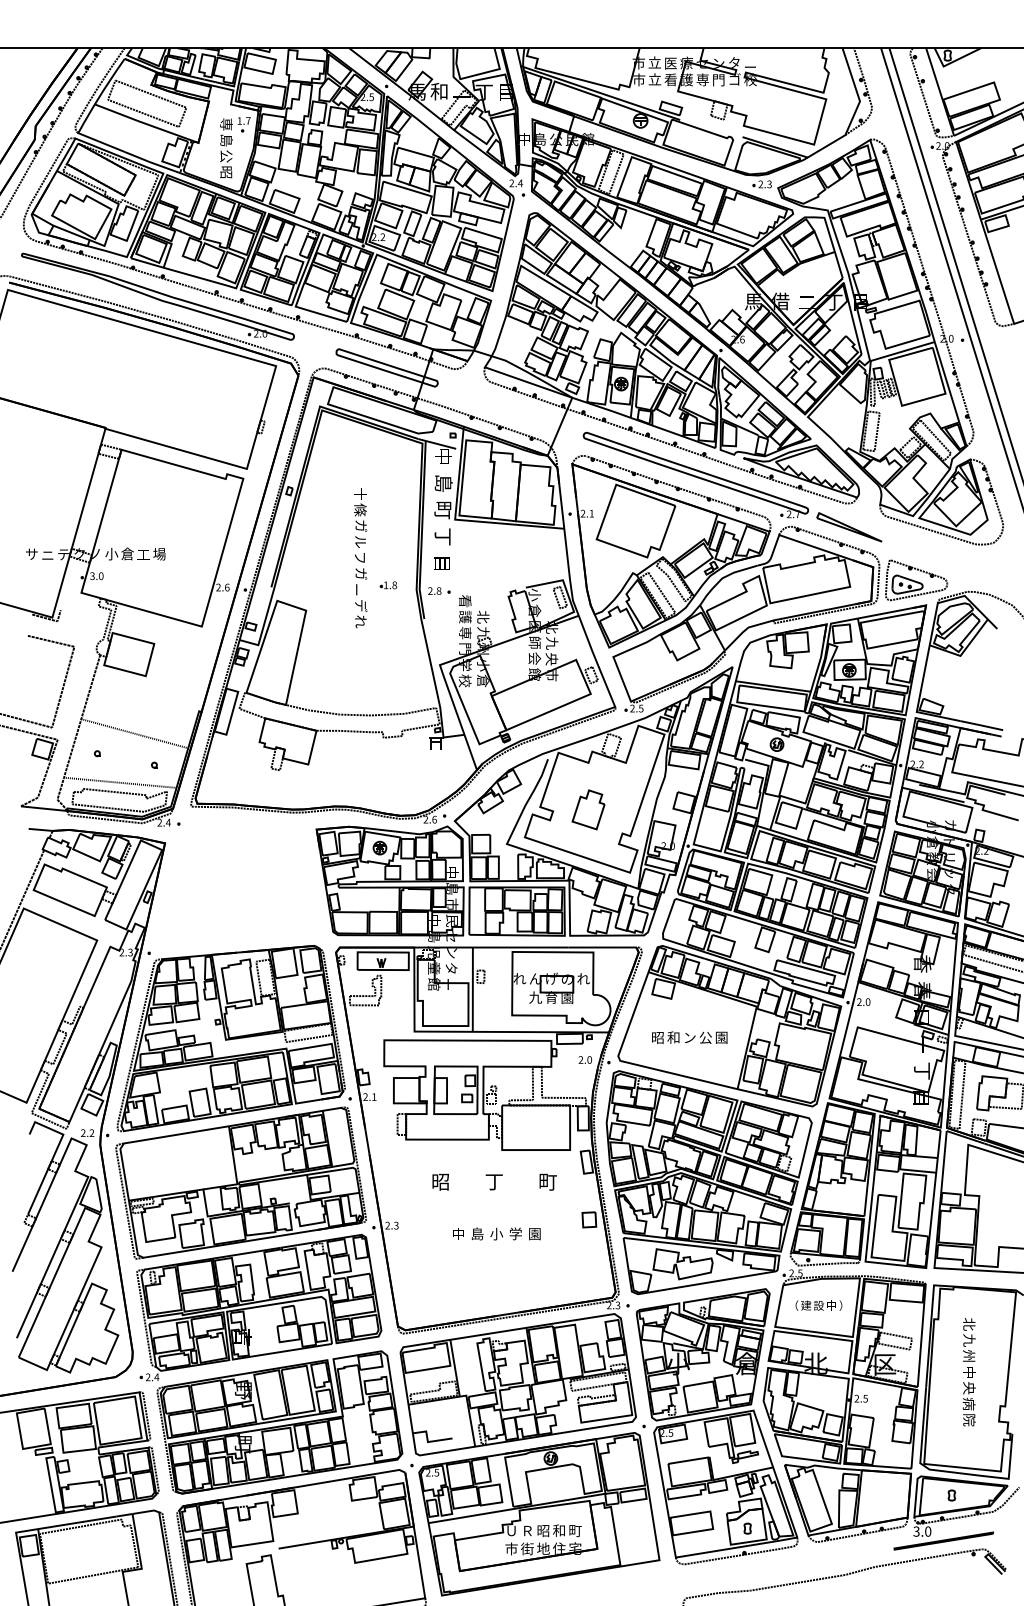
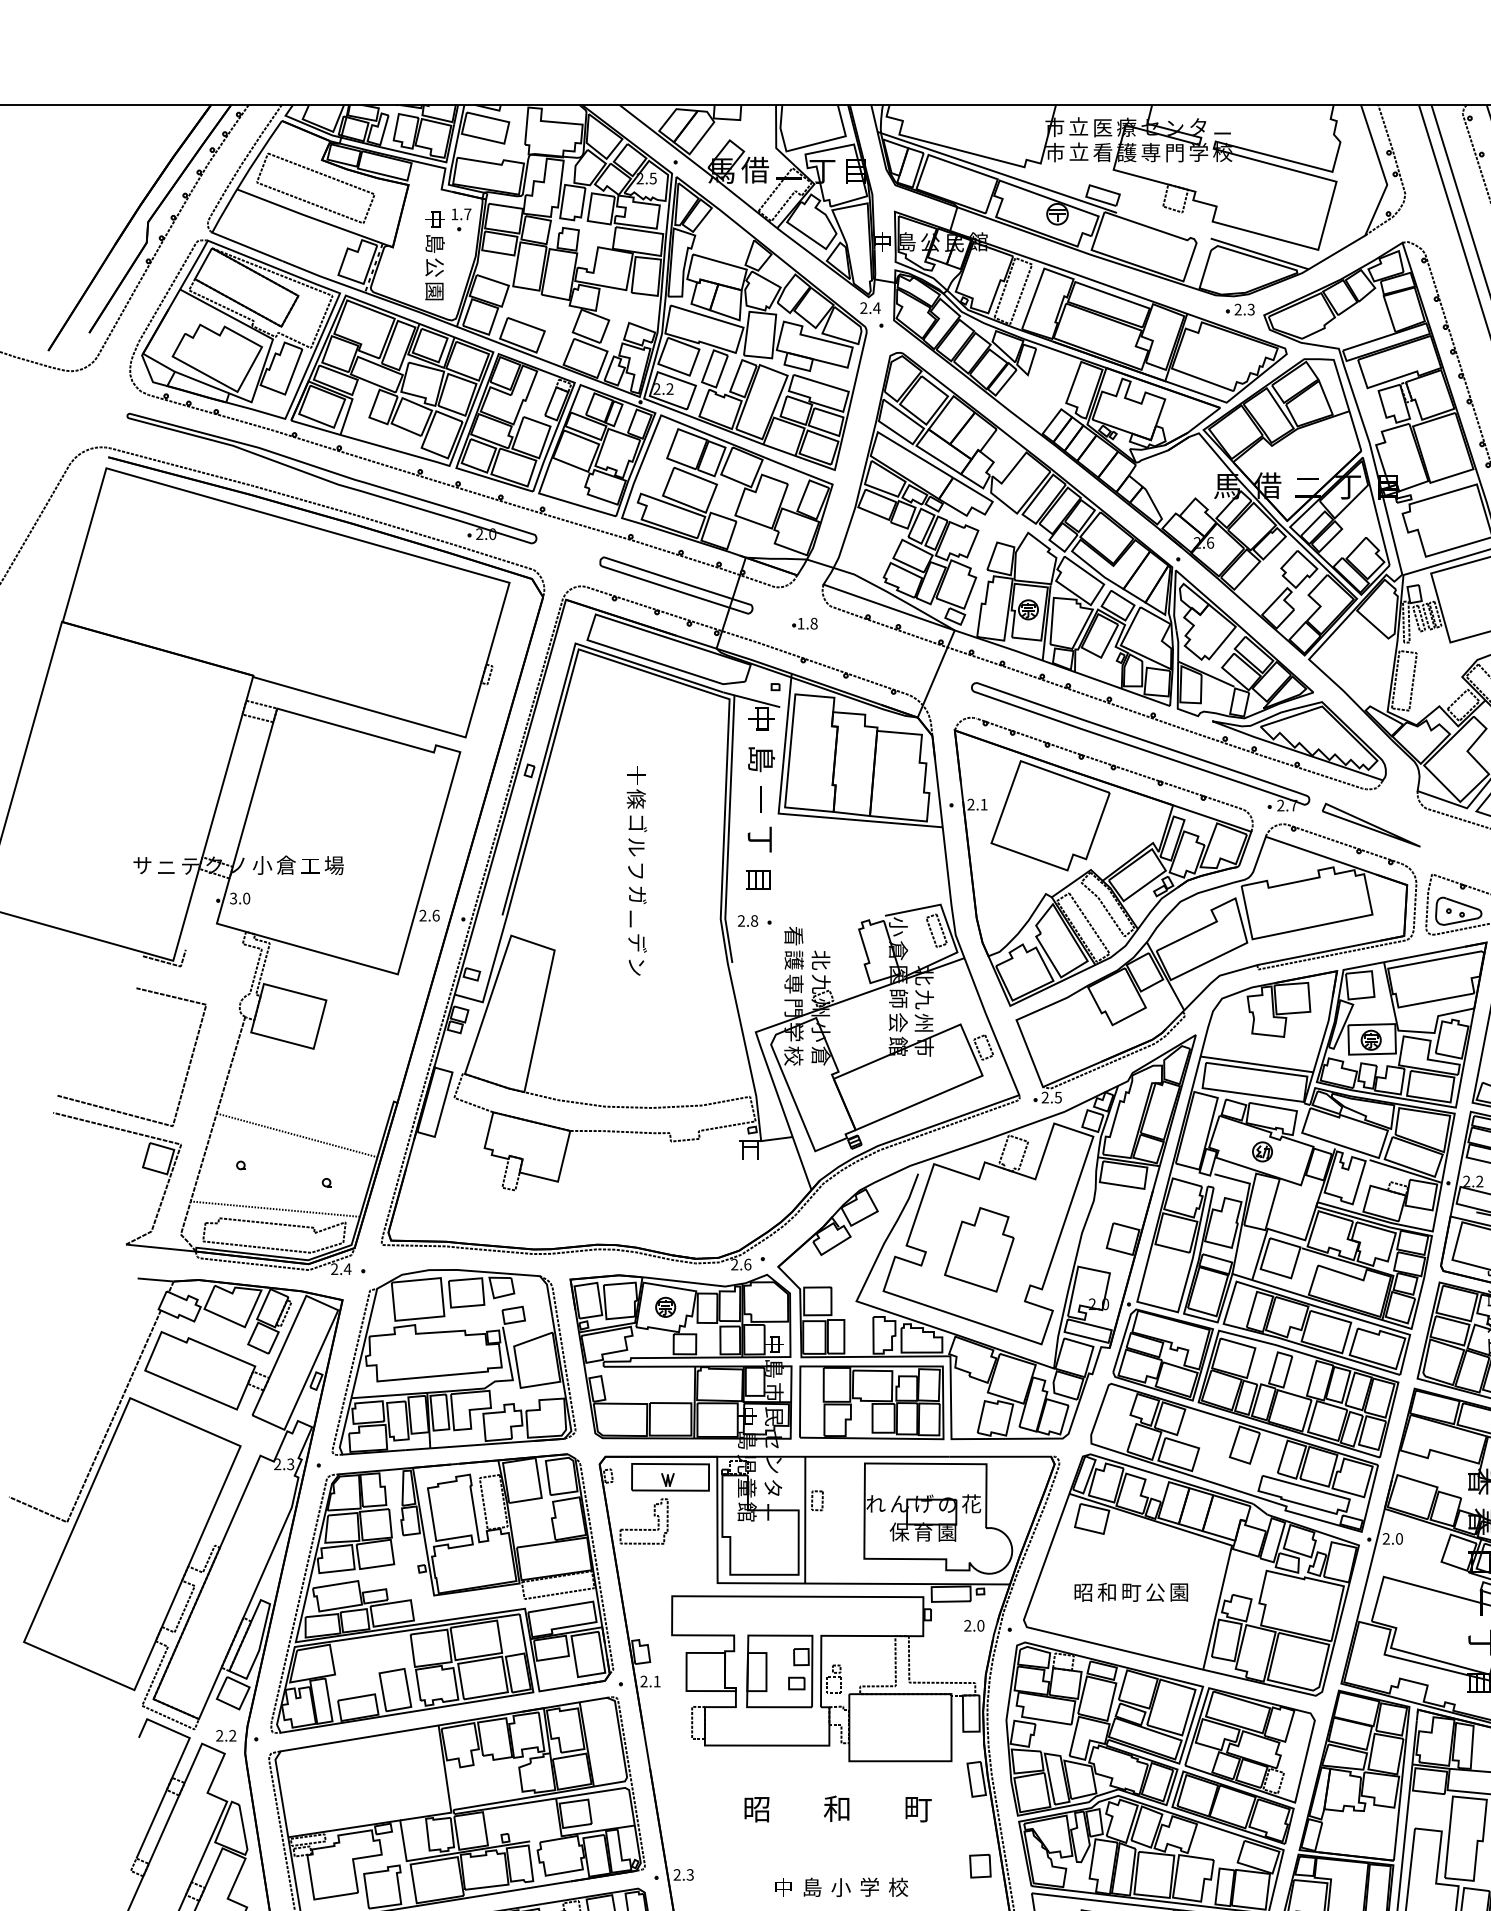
text: (734, 79) -> (1198, 151), ゴ -> 学
text: (439, 91) -> (755, 170), 和 -> 借
text: (226, 124) -> (434, 219), 専 -> 中
text: (226, 172) -> (434, 291), 昭 -> 園
text: (442, 510) -> (759, 799), 町 -> 一
text: (361, 525) -> (637, 822), ガ -> ゴ
part: (388, 585) -> (804, 623), moved
text: (360, 621) -> (636, 966), れ -> ン
text: (551, 658) -> (923, 1022), 央 -> 州
part: (588, 809) -> (979, 1249), size x1.43
part: (238, 884) -> (452, 1362), added
text: (583, 978) -> (971, 1503), れ -> 花
text: (535, 997) -> (899, 1531), 九 -> 保
text: (689, 1038) -> (1130, 1593), ン -> 町
text: (493, 1181) -> (836, 1808), 丁 -> 和
text: (534, 1233) -> (897, 1886), 園 -> 校

